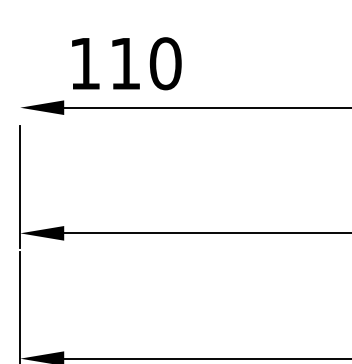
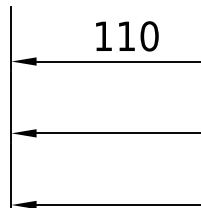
text: (127, 63) -> (127, 36), moved
line: (20, 65) -> (11, 37), added

